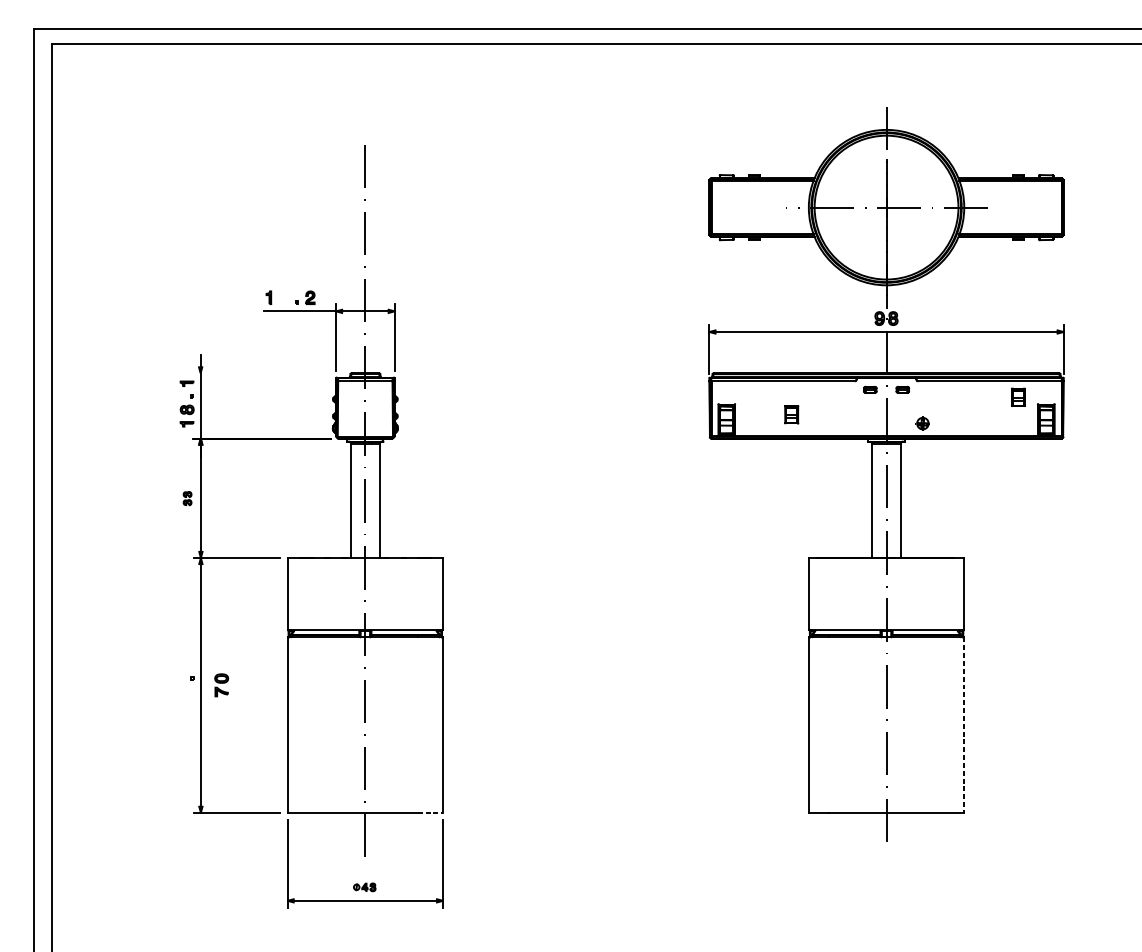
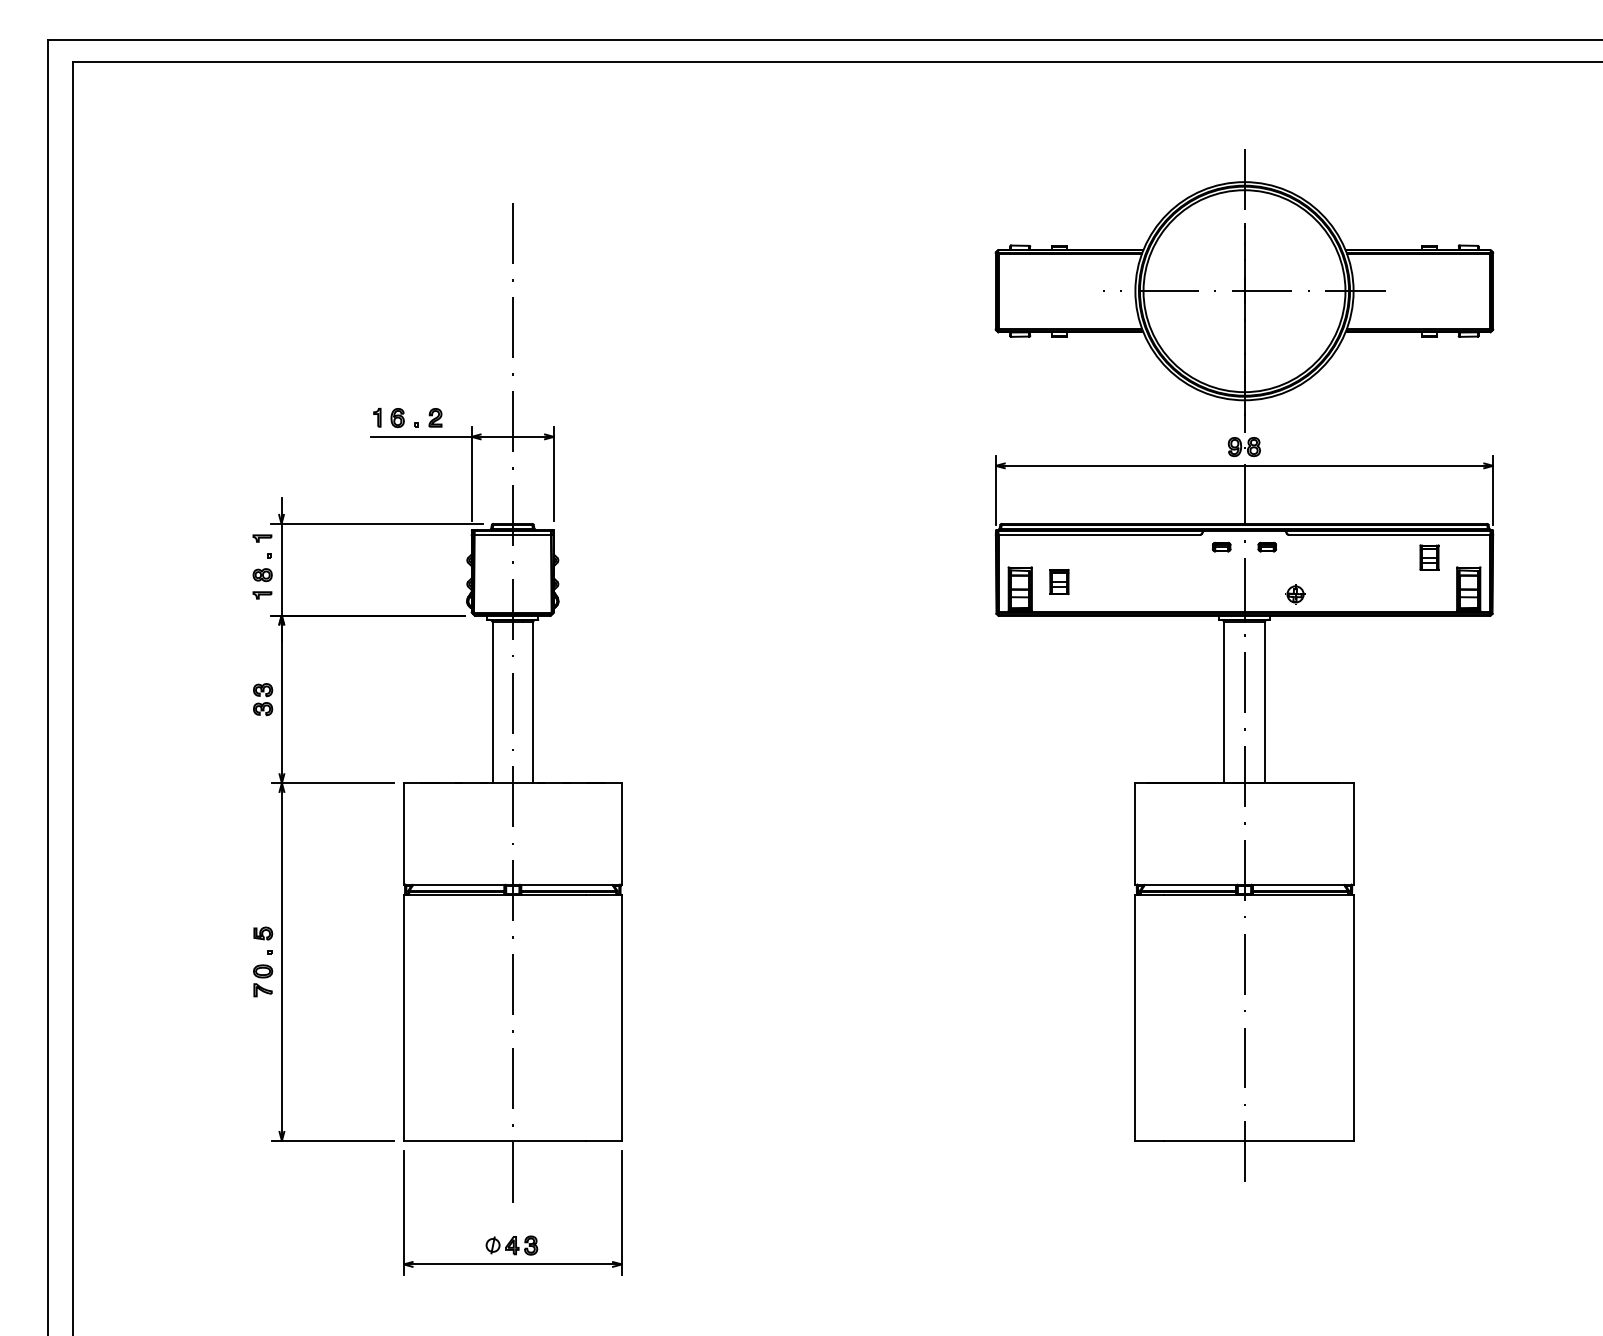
part: (283, 298) -> (397, 418), added
line: (268, 373) -> (377, 523), added
part: (791, 415) -> (1059, 582), moved
part: (187, 498) -> (263, 699), size x1.67
part: (187, 665) -> (263, 933), added
part: (221, 685) -> (263, 980), moved
line: (964, 725) -> (1353, 1018), dashed -> solid
line: (430, 812) -> (604, 1140), dashed -> solid
part: (364, 887) -> (511, 1245), size x1.67

